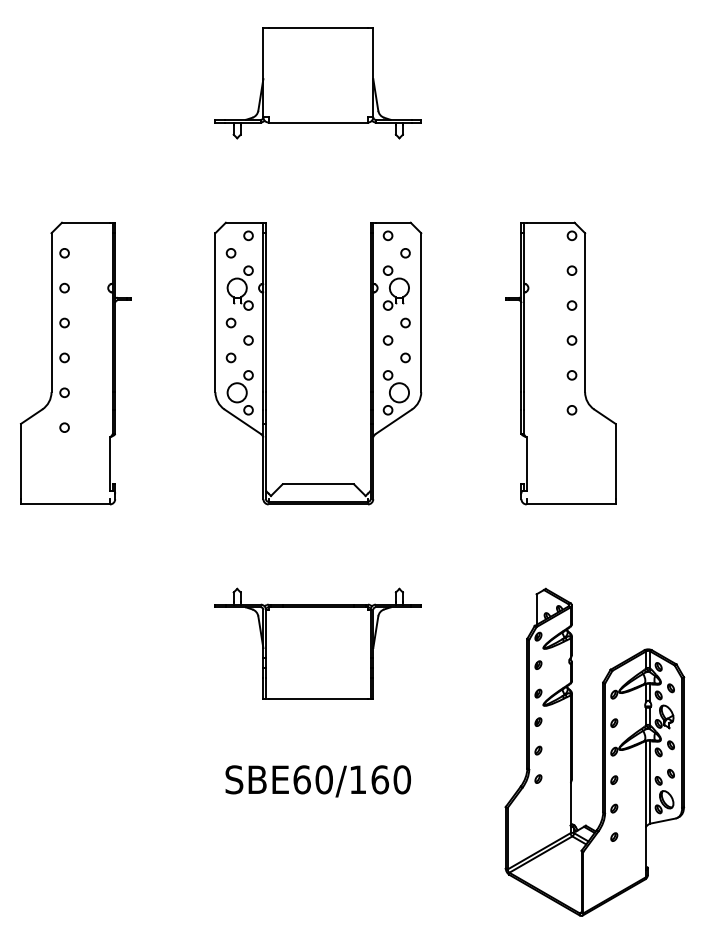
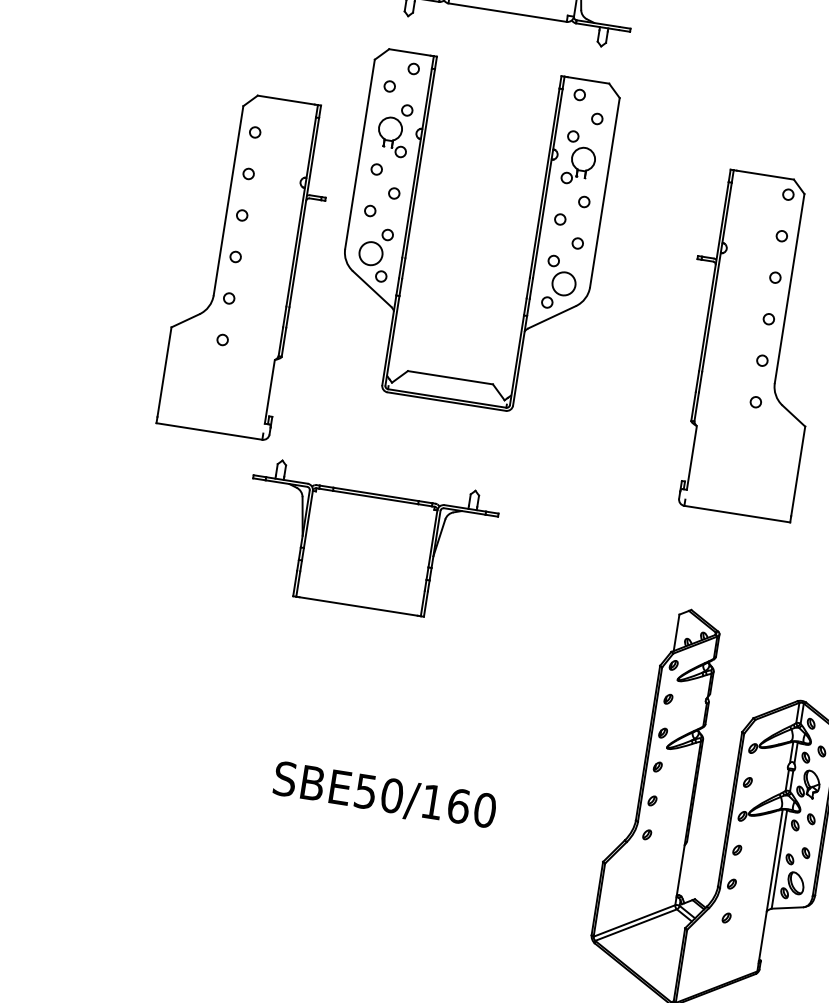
part: (75, 363) -> (247, 265), moved
part: (266, 363) -> (411, 224), moved
part: (317, 643) -> (367, 540), moved
text: (301, 779) -> (365, 791), SBE60/160 -> SBE50/160

